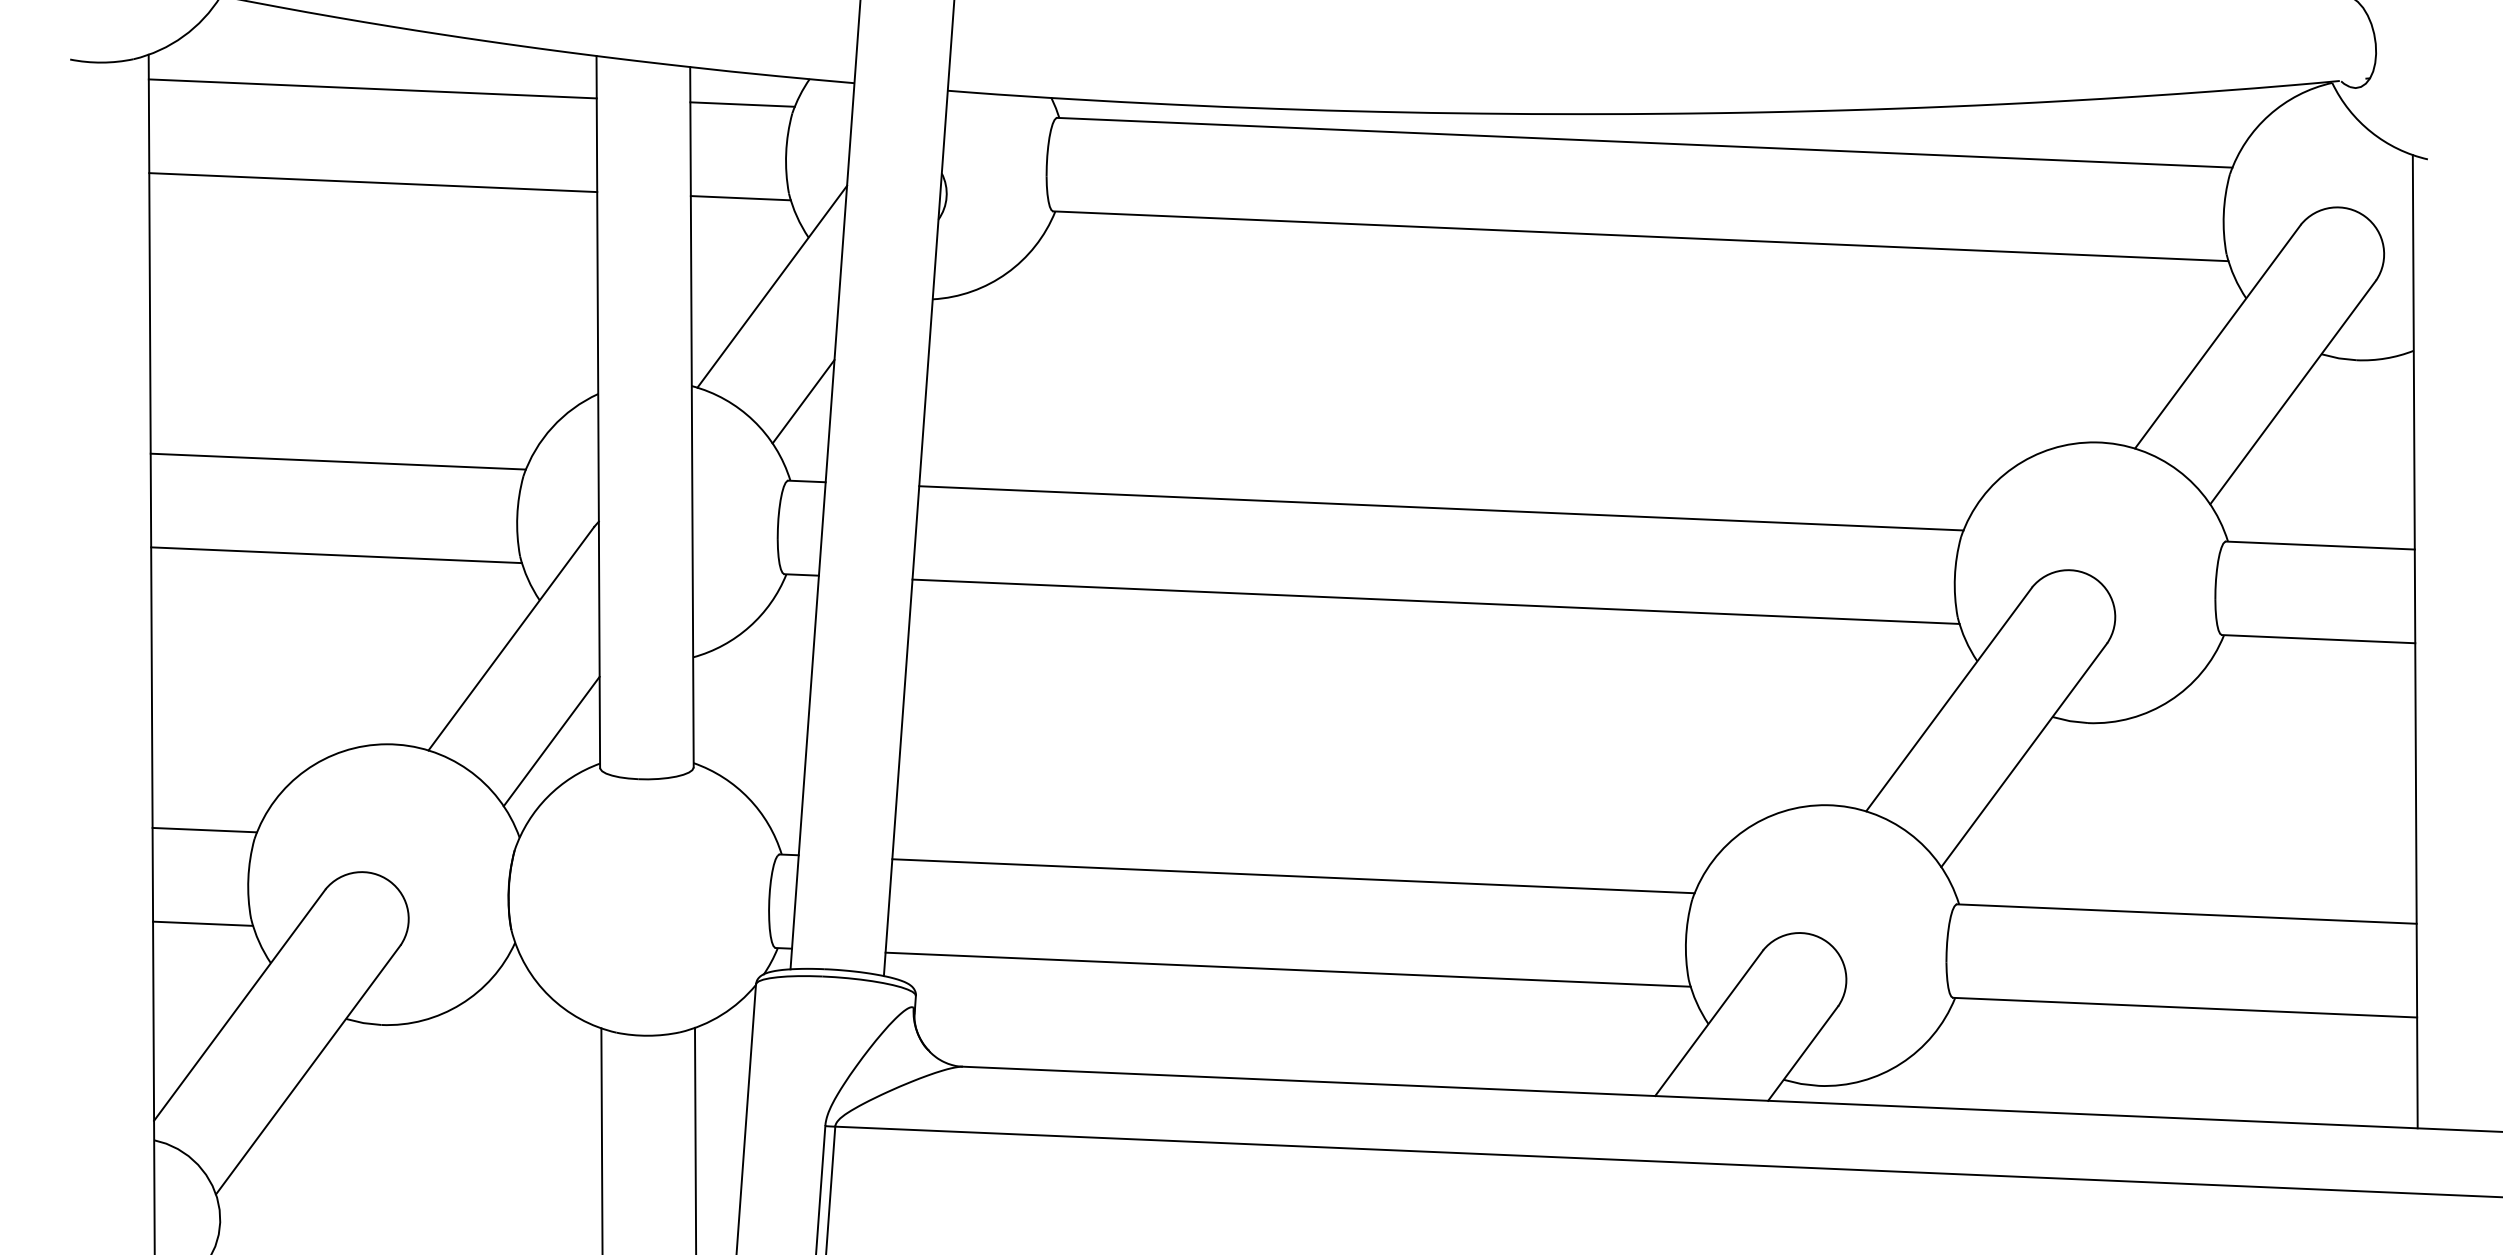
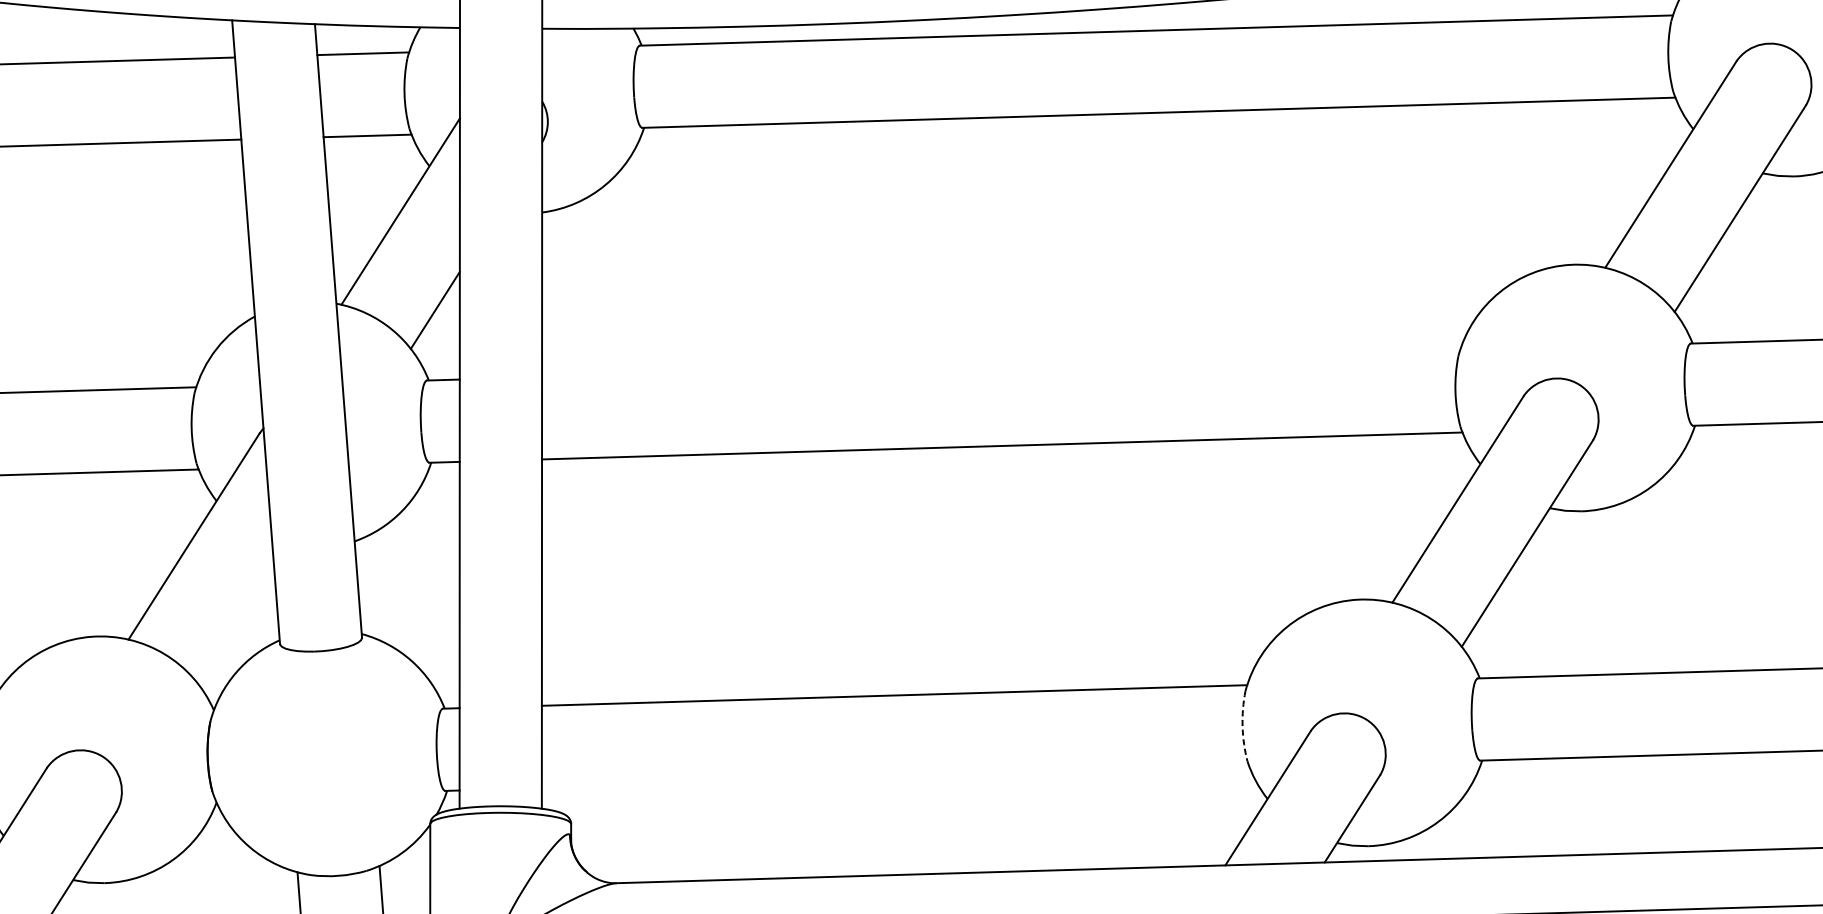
line: (1441, 508) -> (1001, 363), removed
line: (551, 741) -> (235, 624), removed
arc: (1686, 939) -> (1242, 726), solid -> dashed
line: (1287, 969) -> (895, 777), removed

